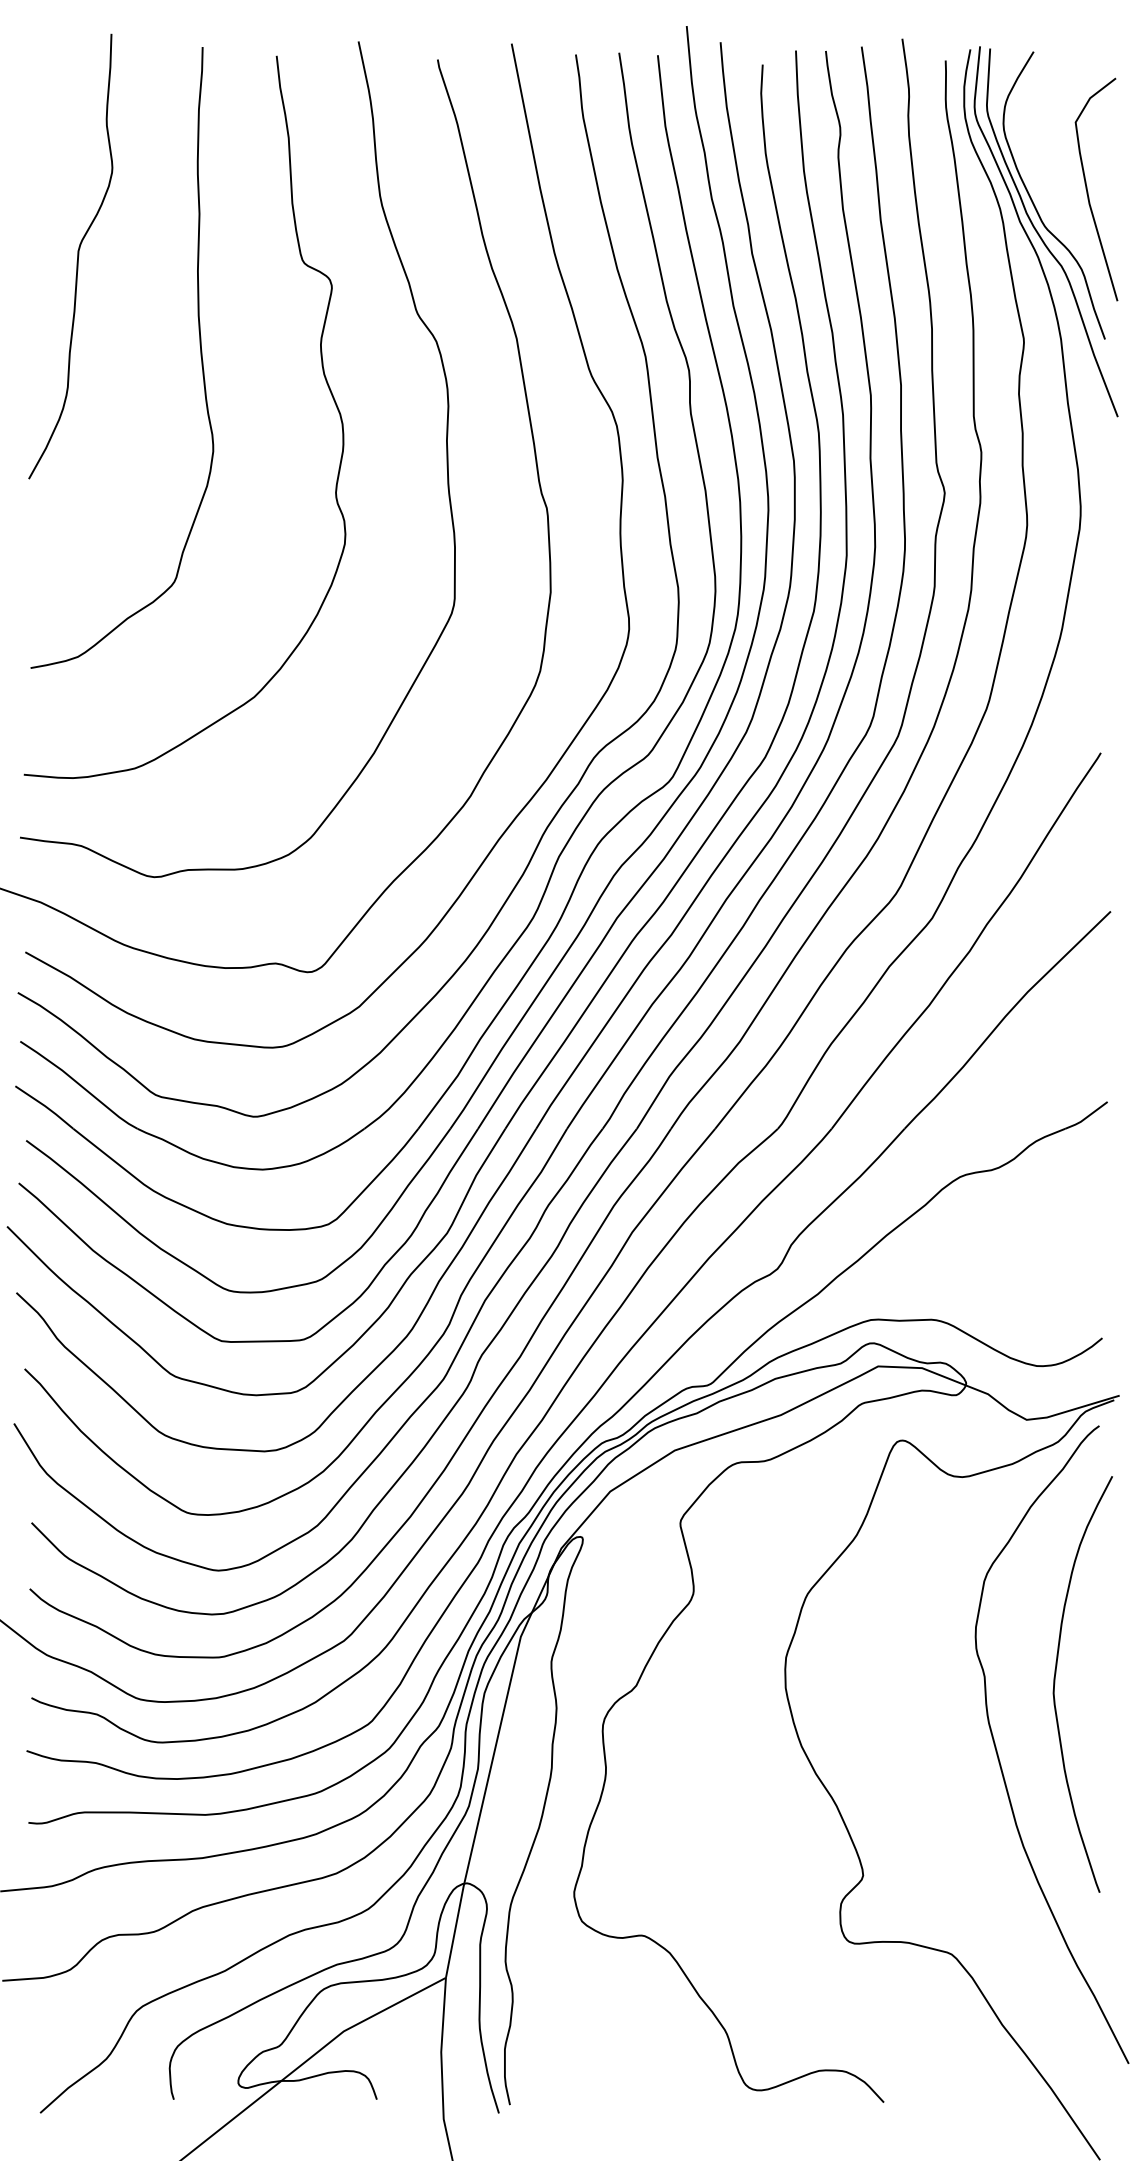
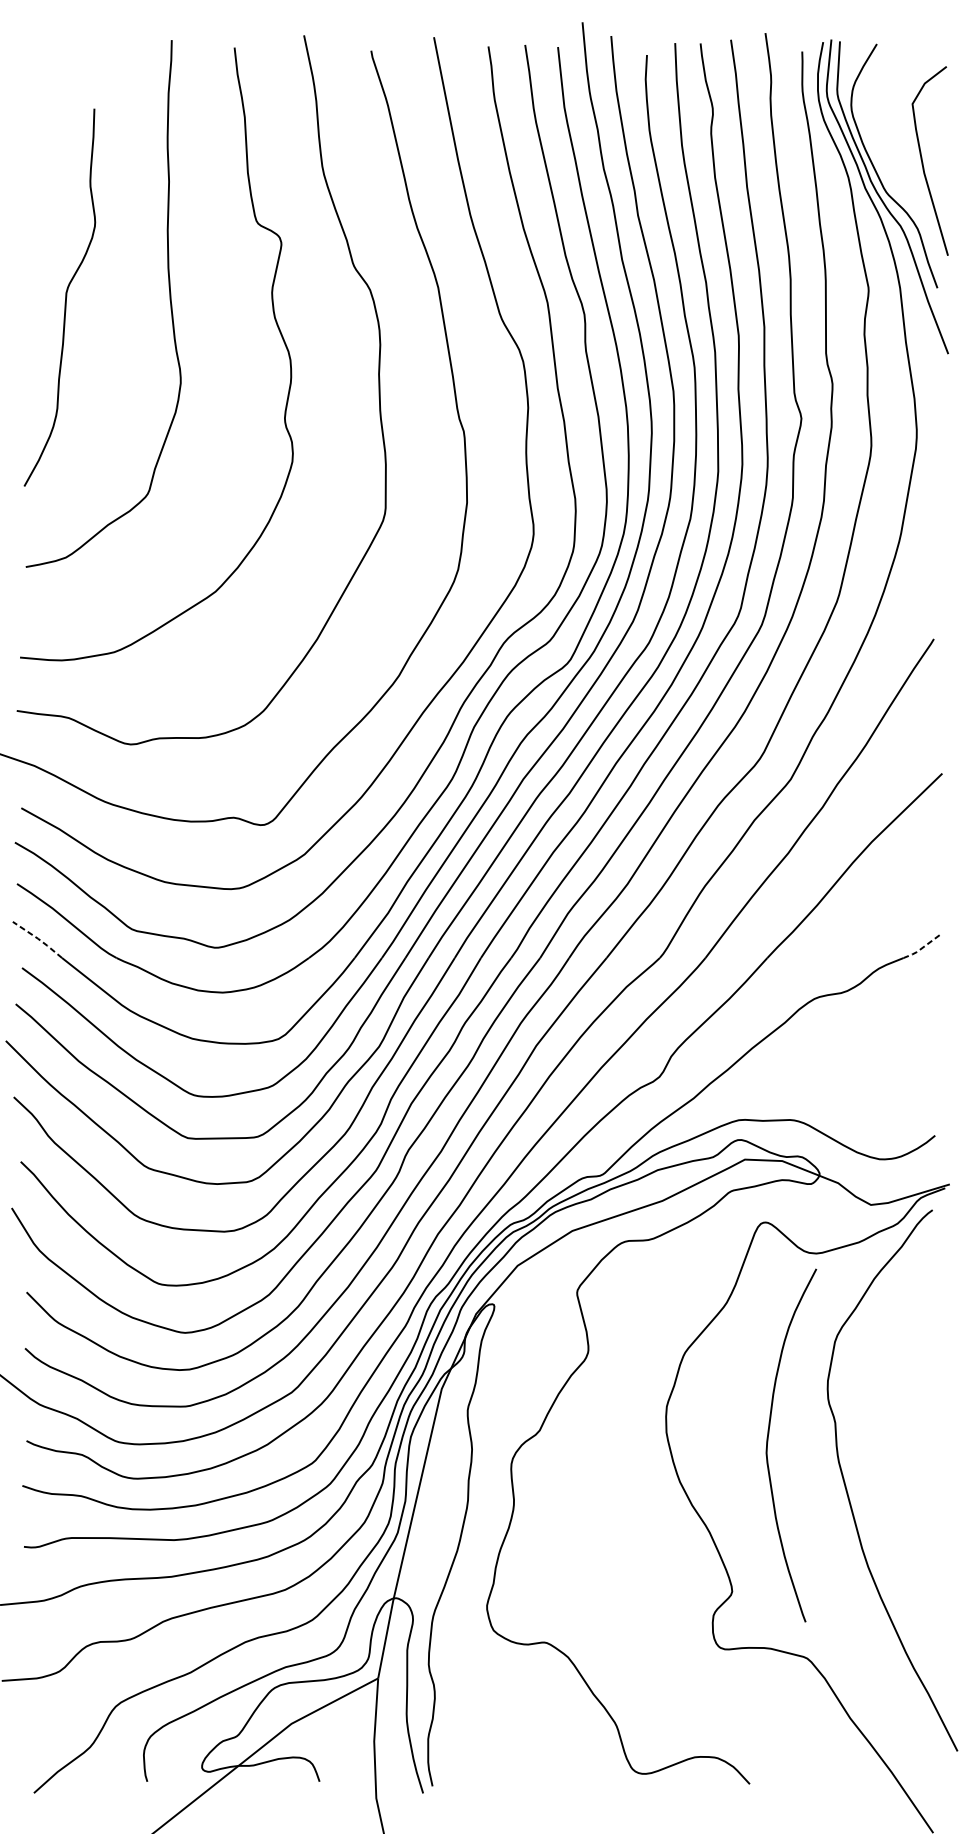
curve: (77, 256) -> (65, 297), moved
line: (45, 1106) -> (38, 939), solid -> dashed
line: (1086, 1117) -> (921, 948), solid -> dashed
curve: (1055, 1684) -> (768, 1445), moved

